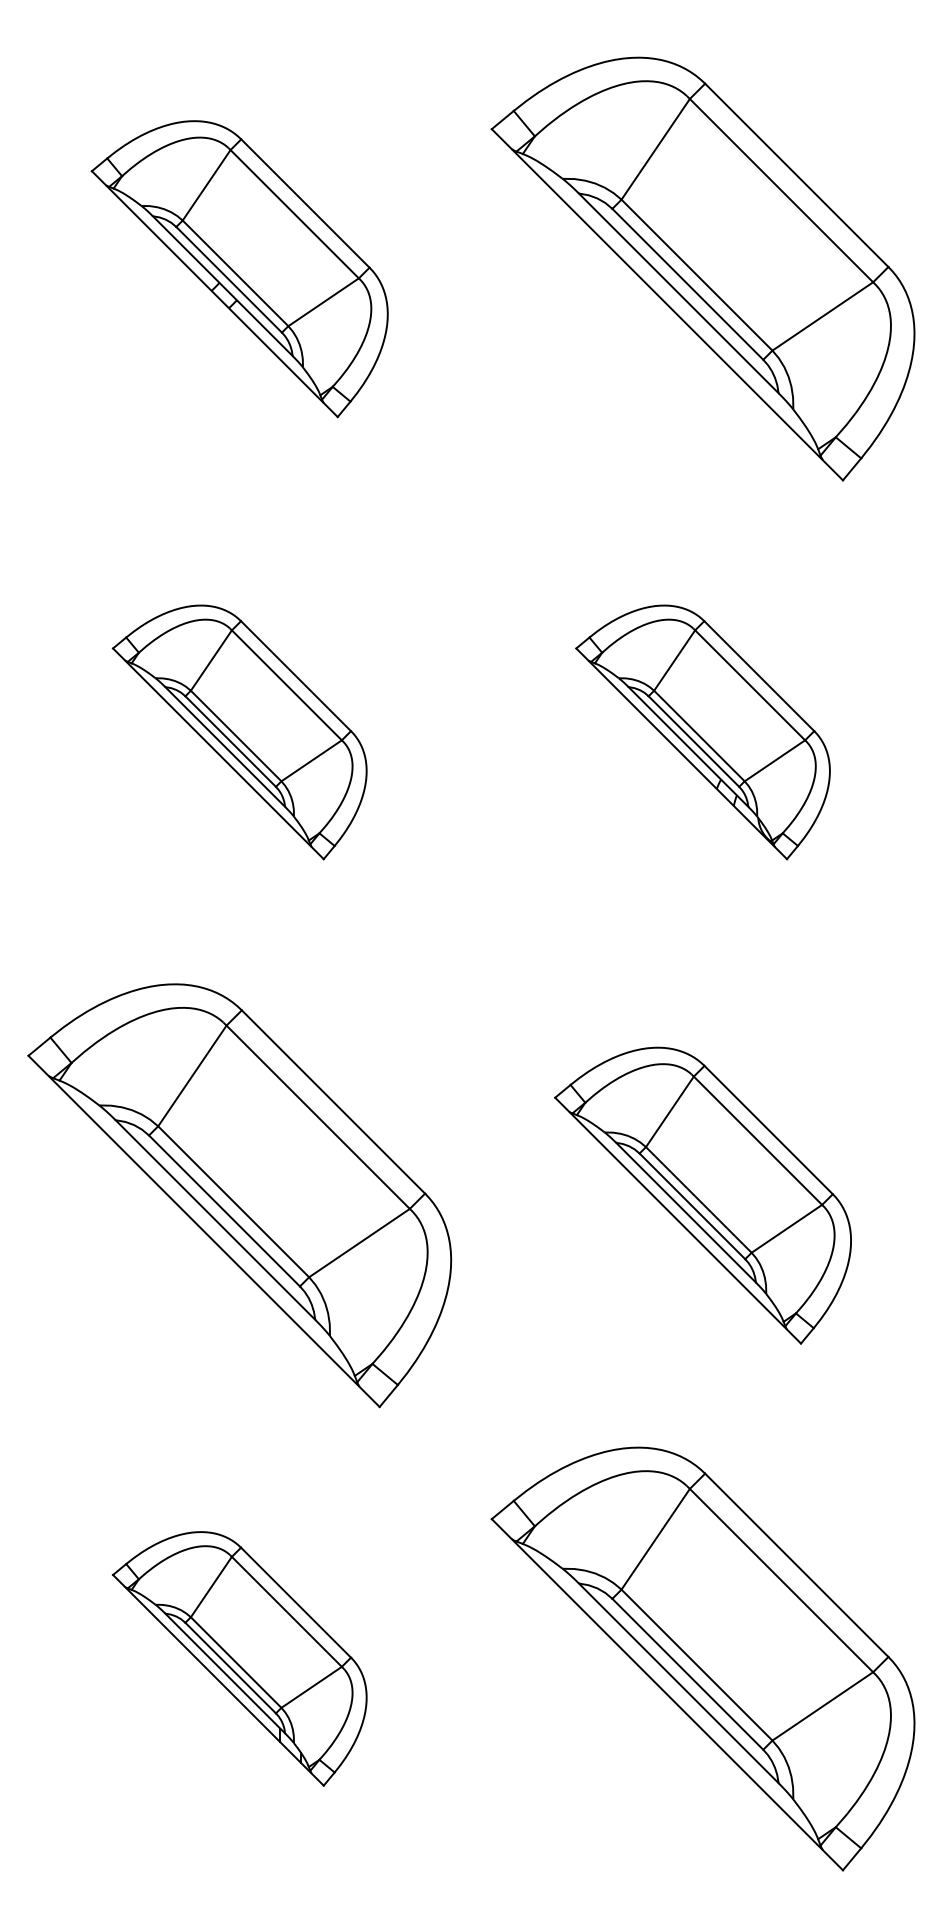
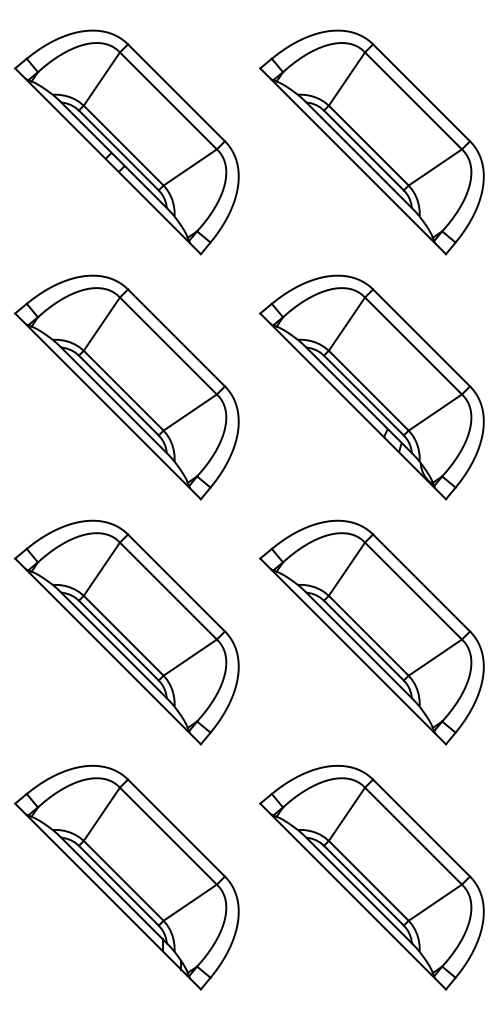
part: (238, 269) -> (126, 142), size x1.43
part: (238, 732) -> (126, 387), size x1.67
part: (702, 732) -> (371, 387), size x1.67
part: (702, 1195) -> (371, 632), size x1.43
part: (238, 1658) -> (126, 877), size x1.67

